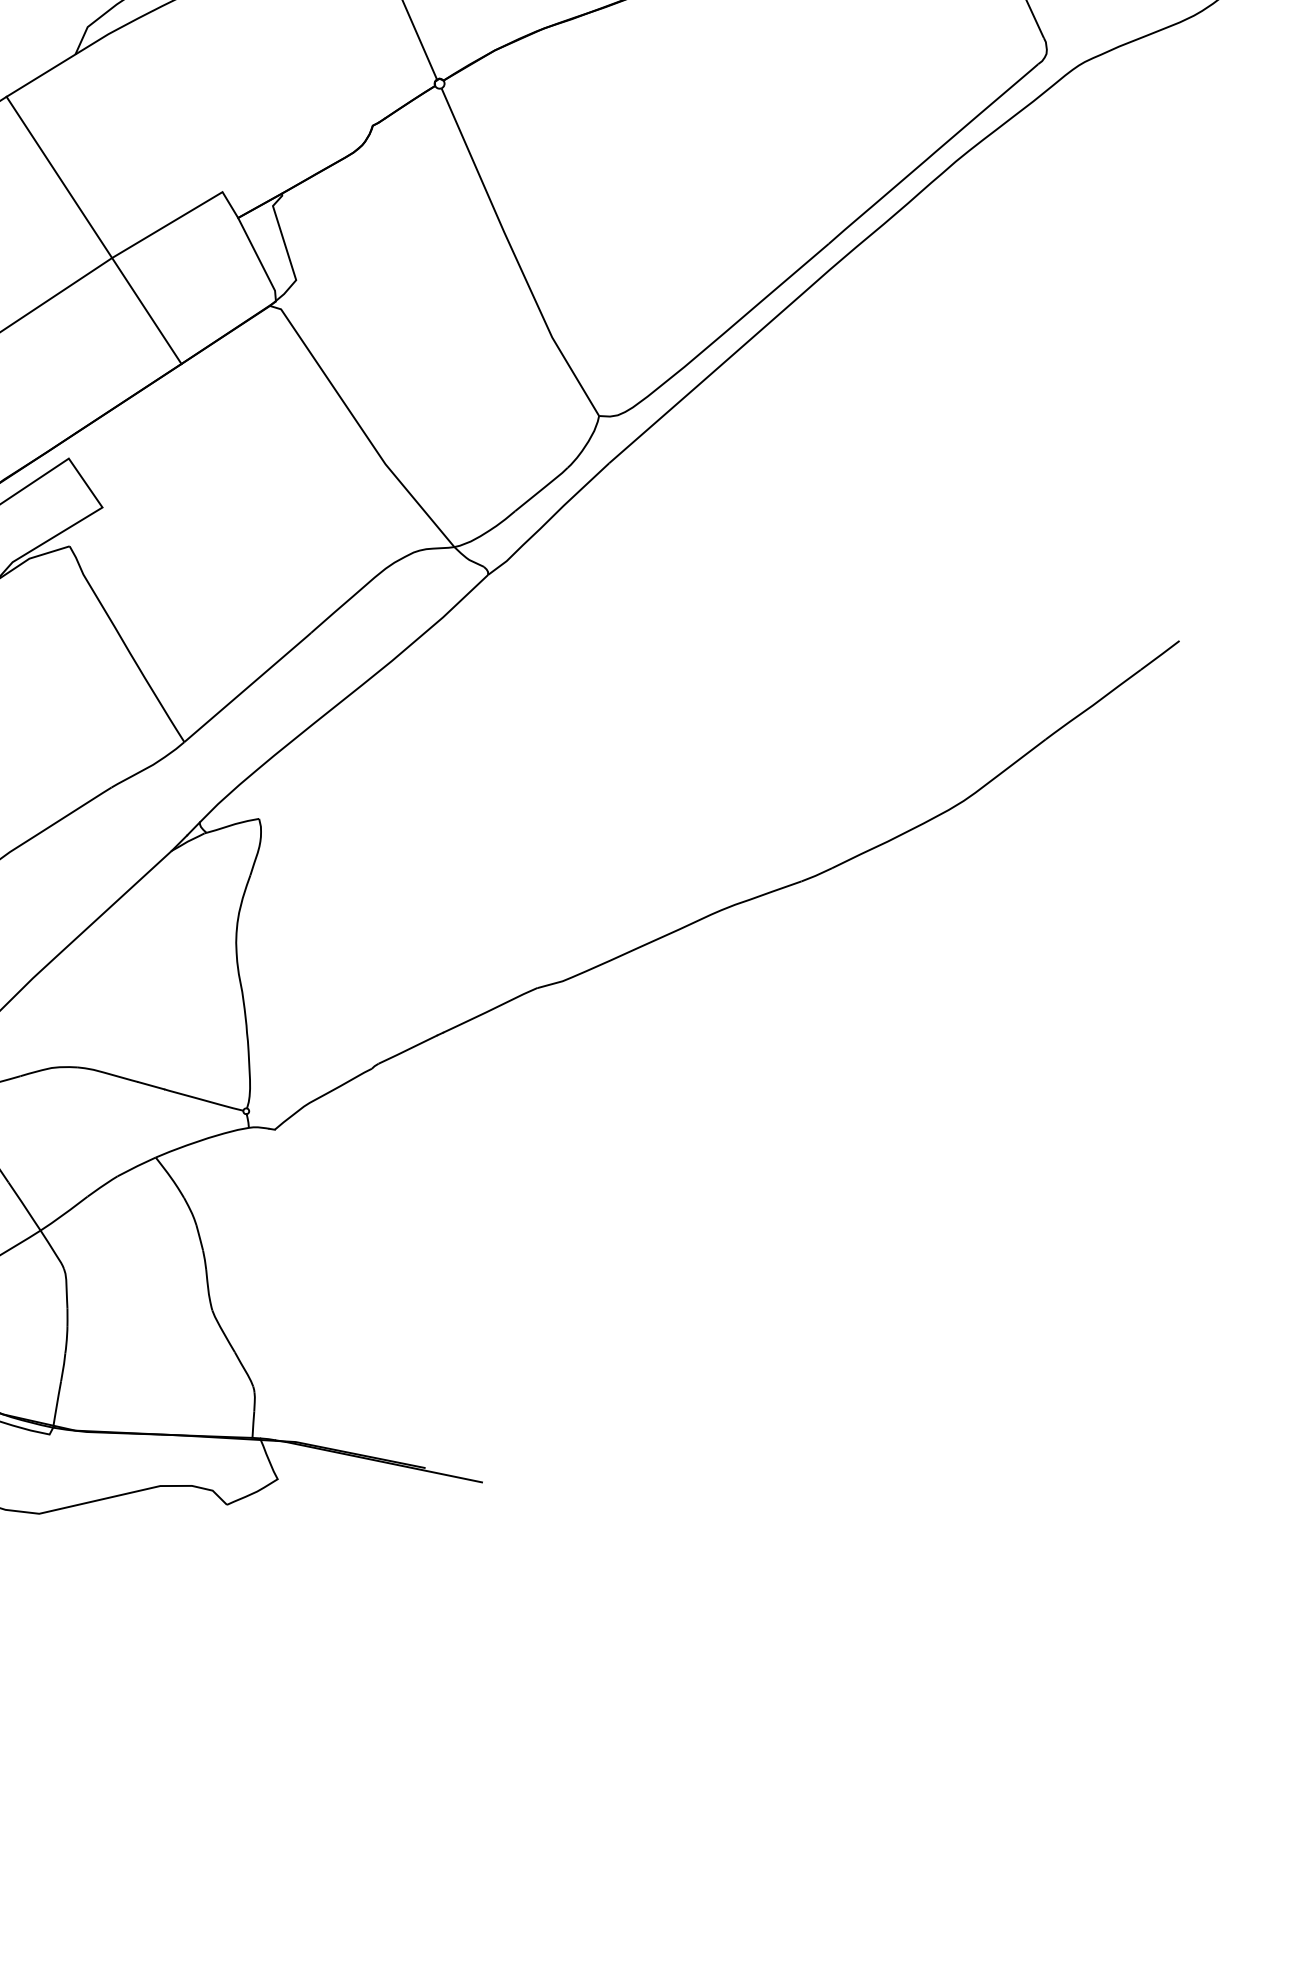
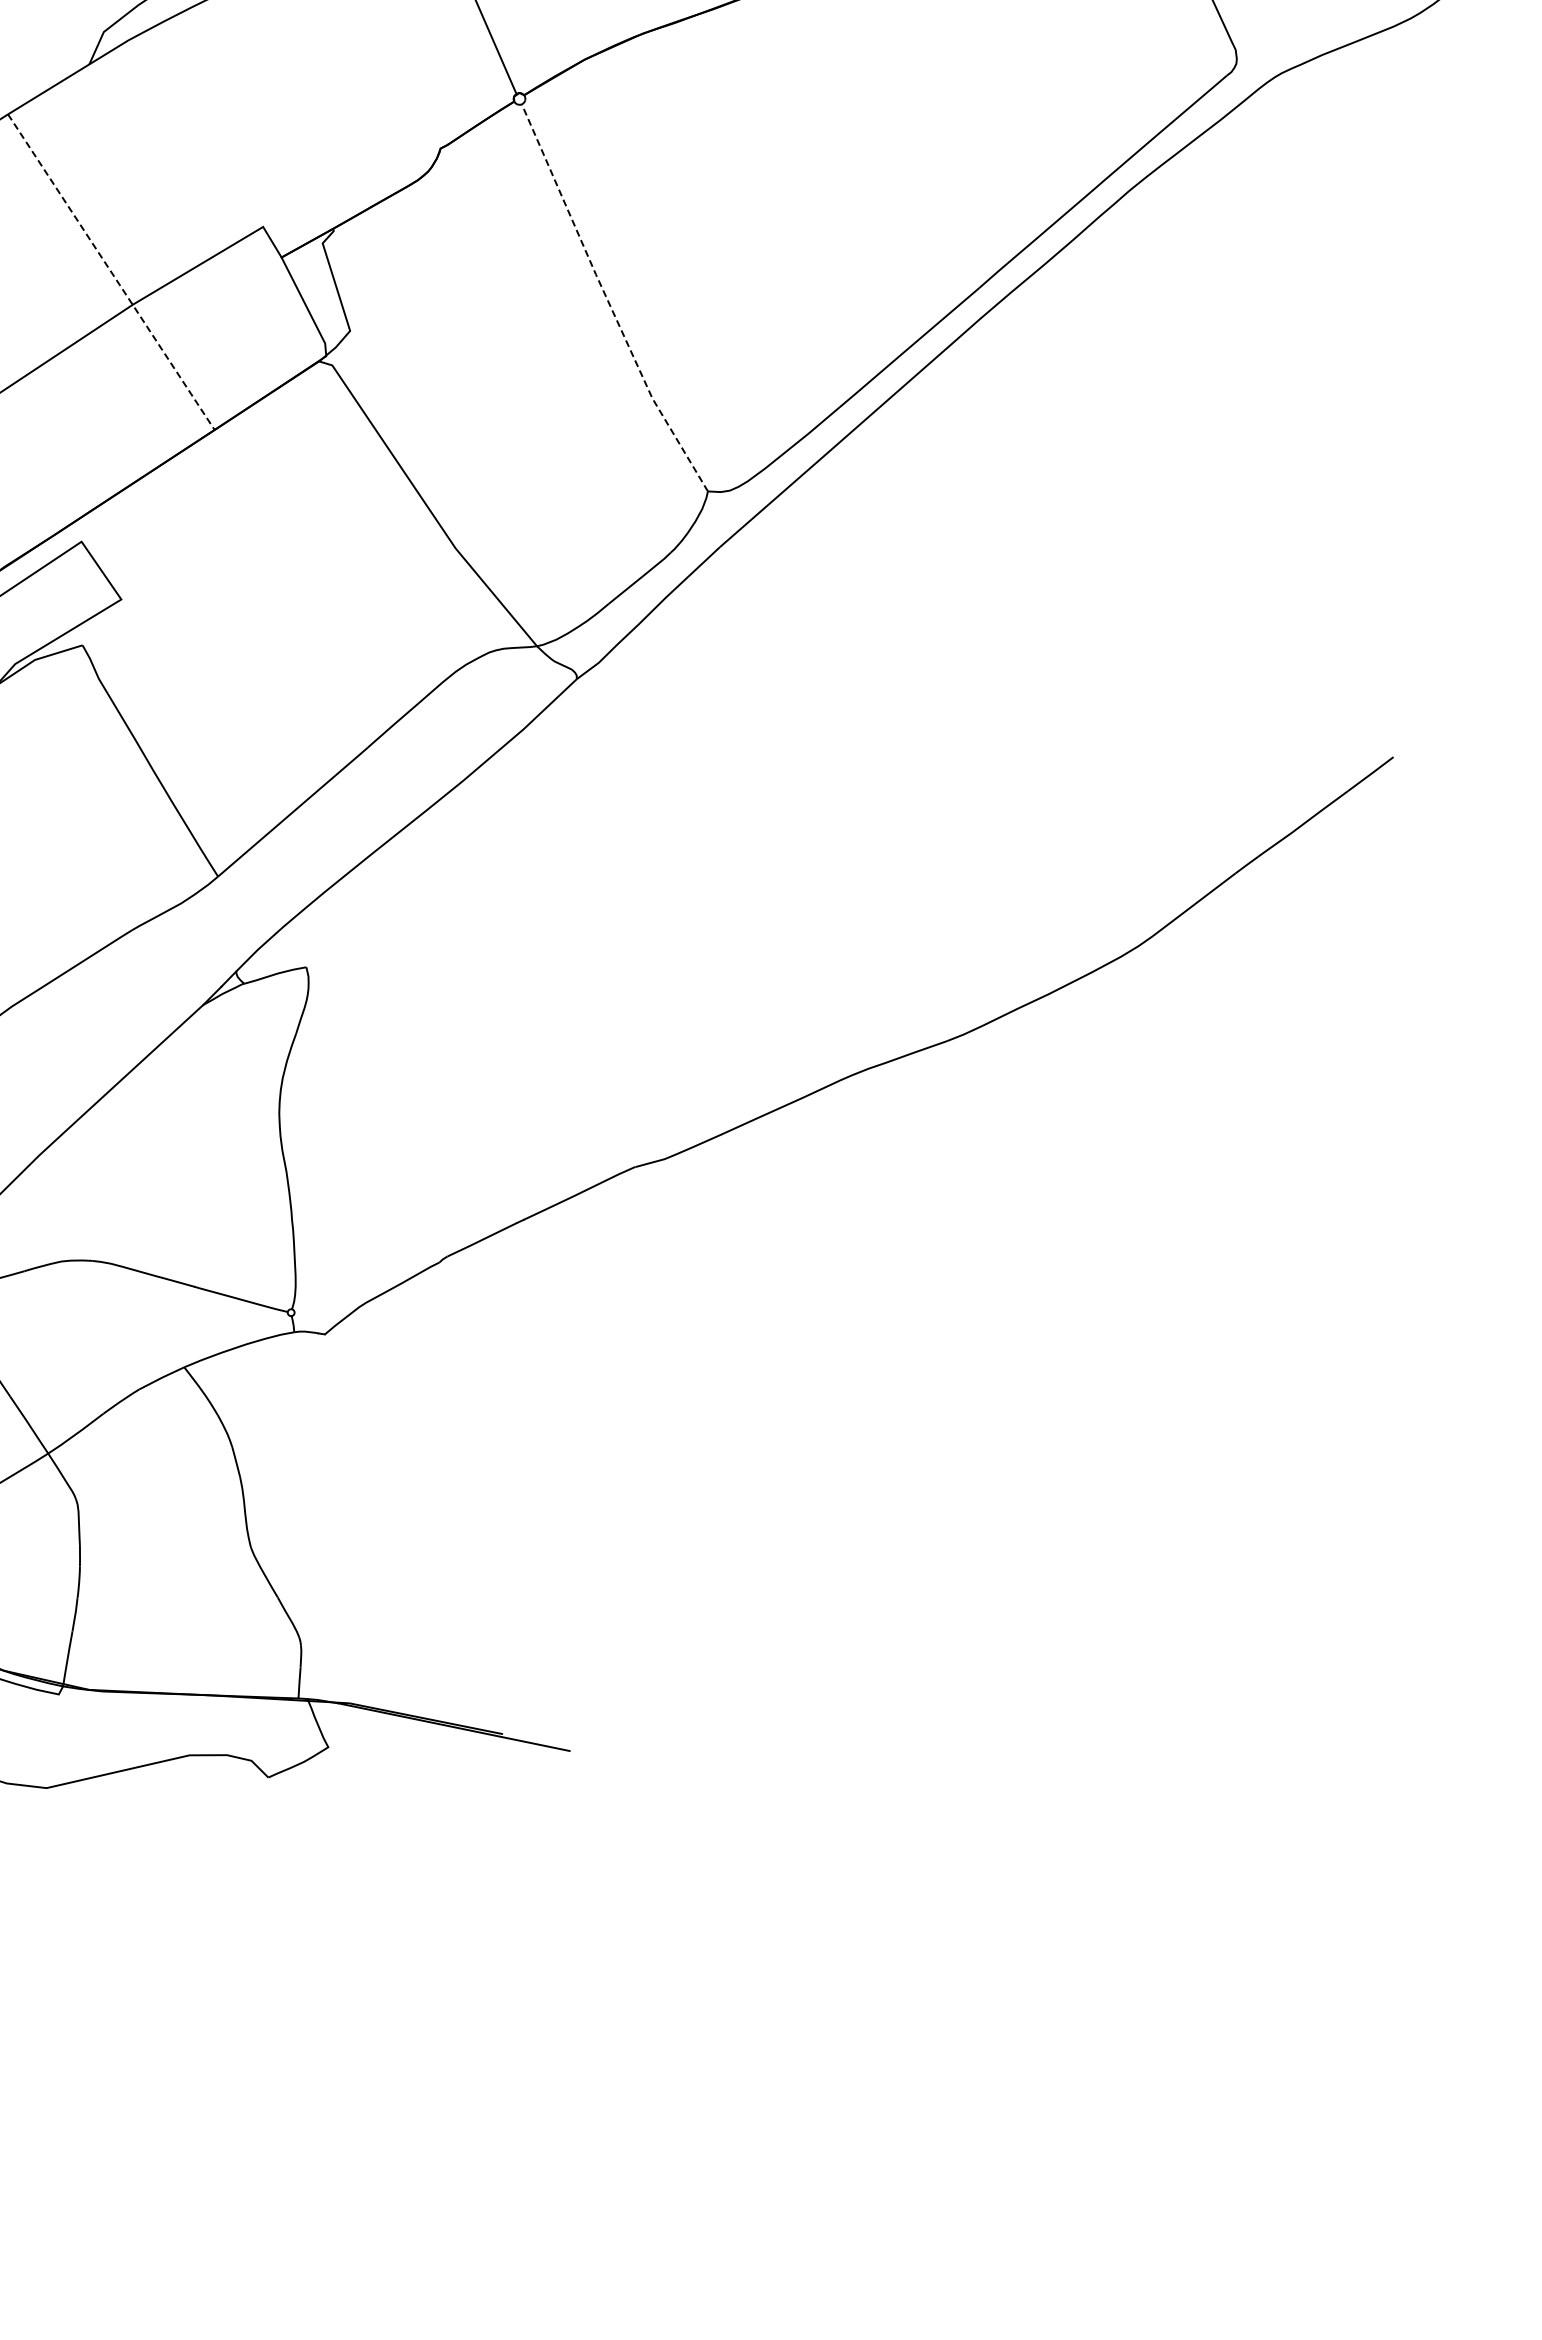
line: (94, 230) -> (111, 272), solid -> dashed
line: (514, 255) -> (608, 301), solid -> dashed

